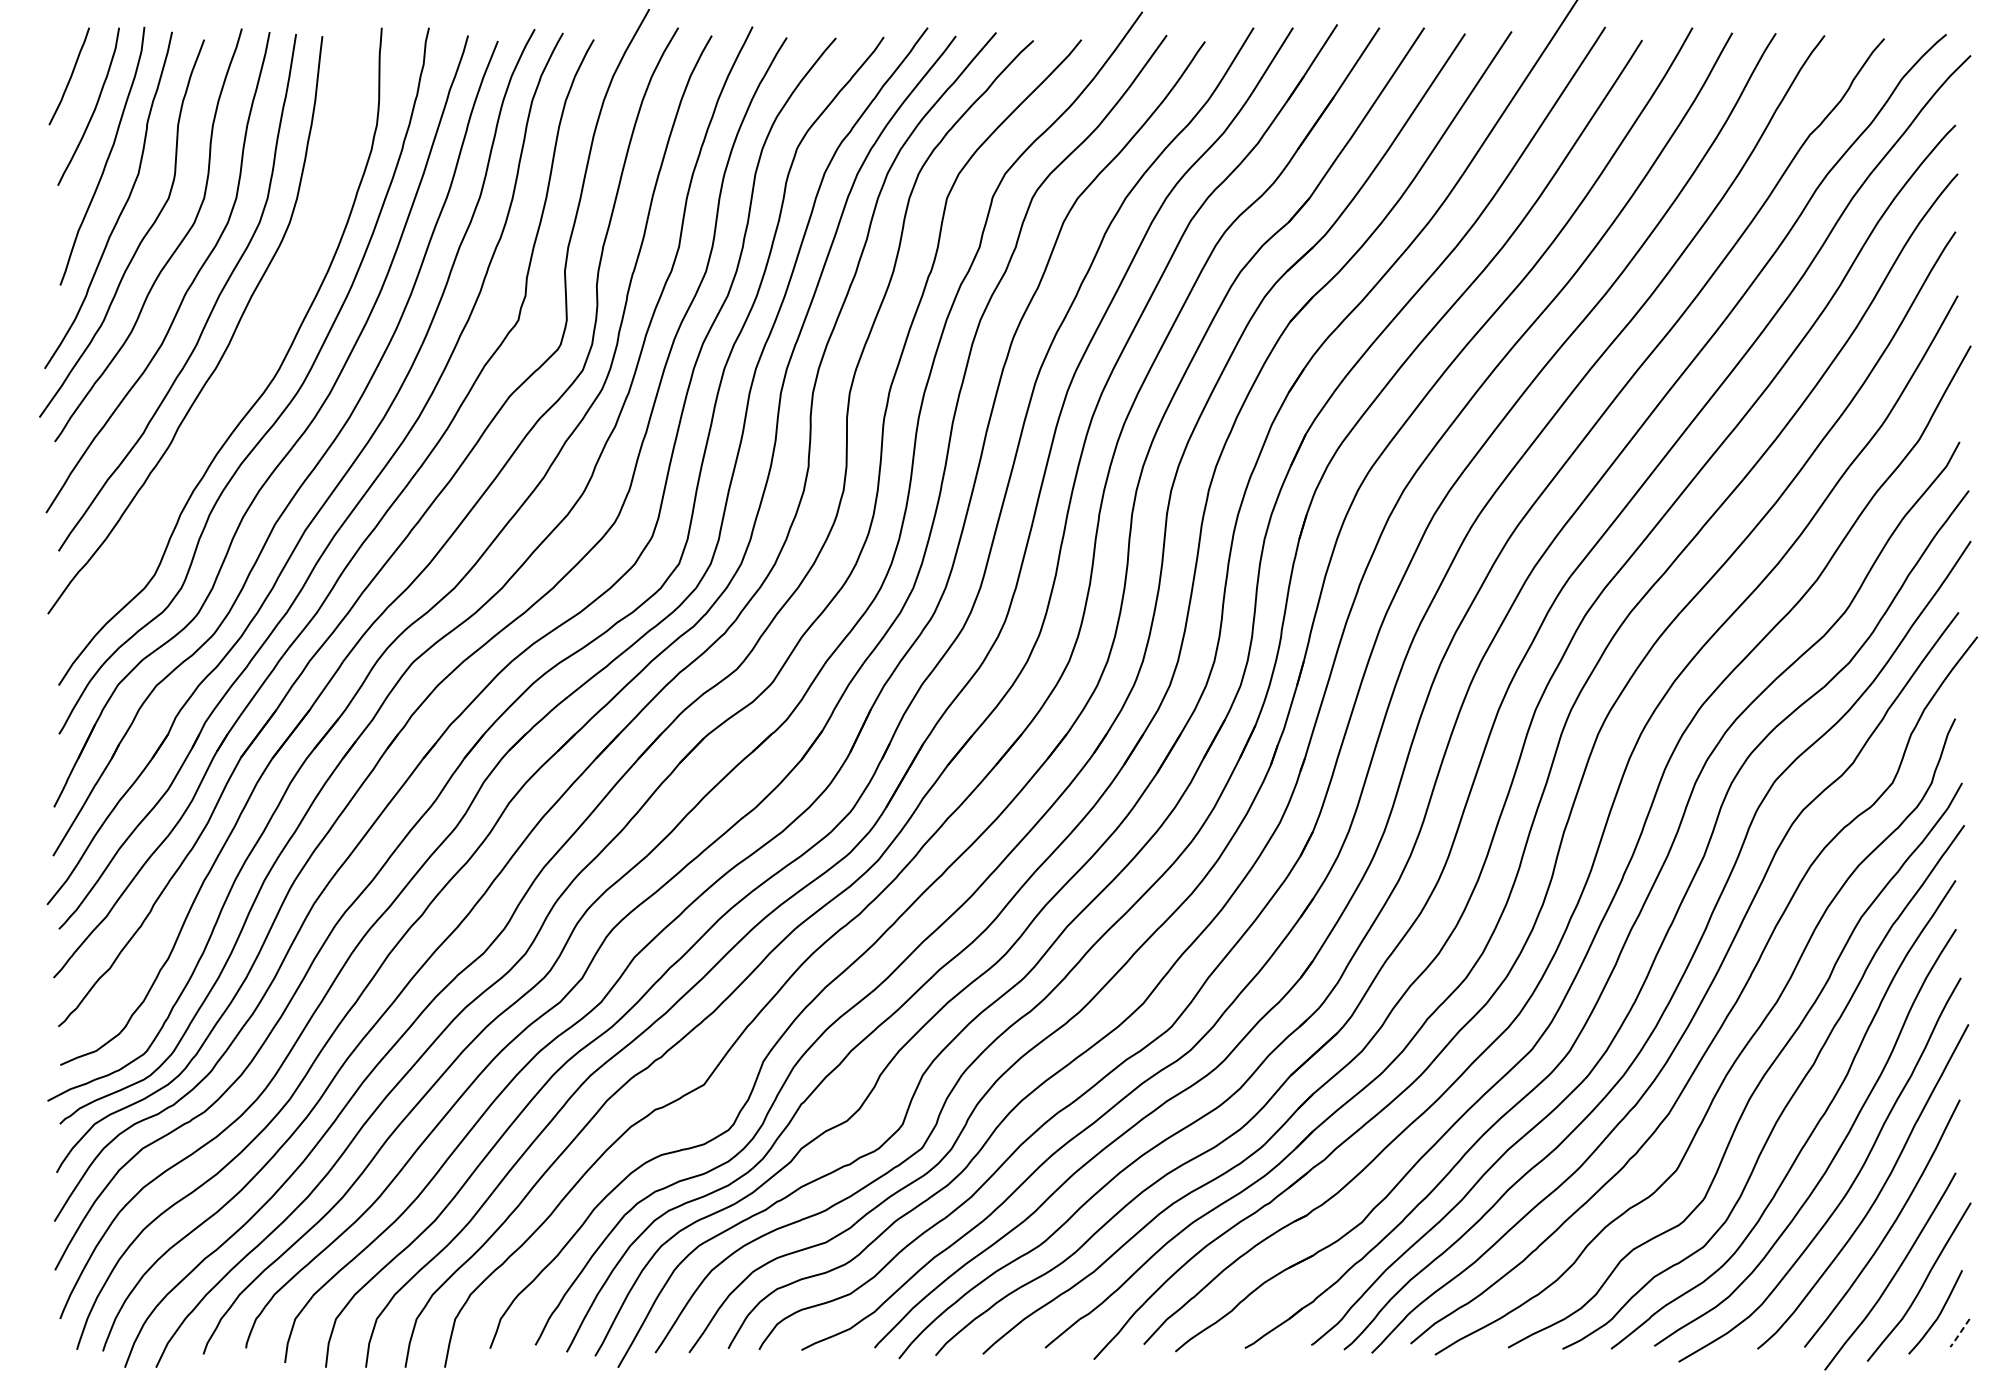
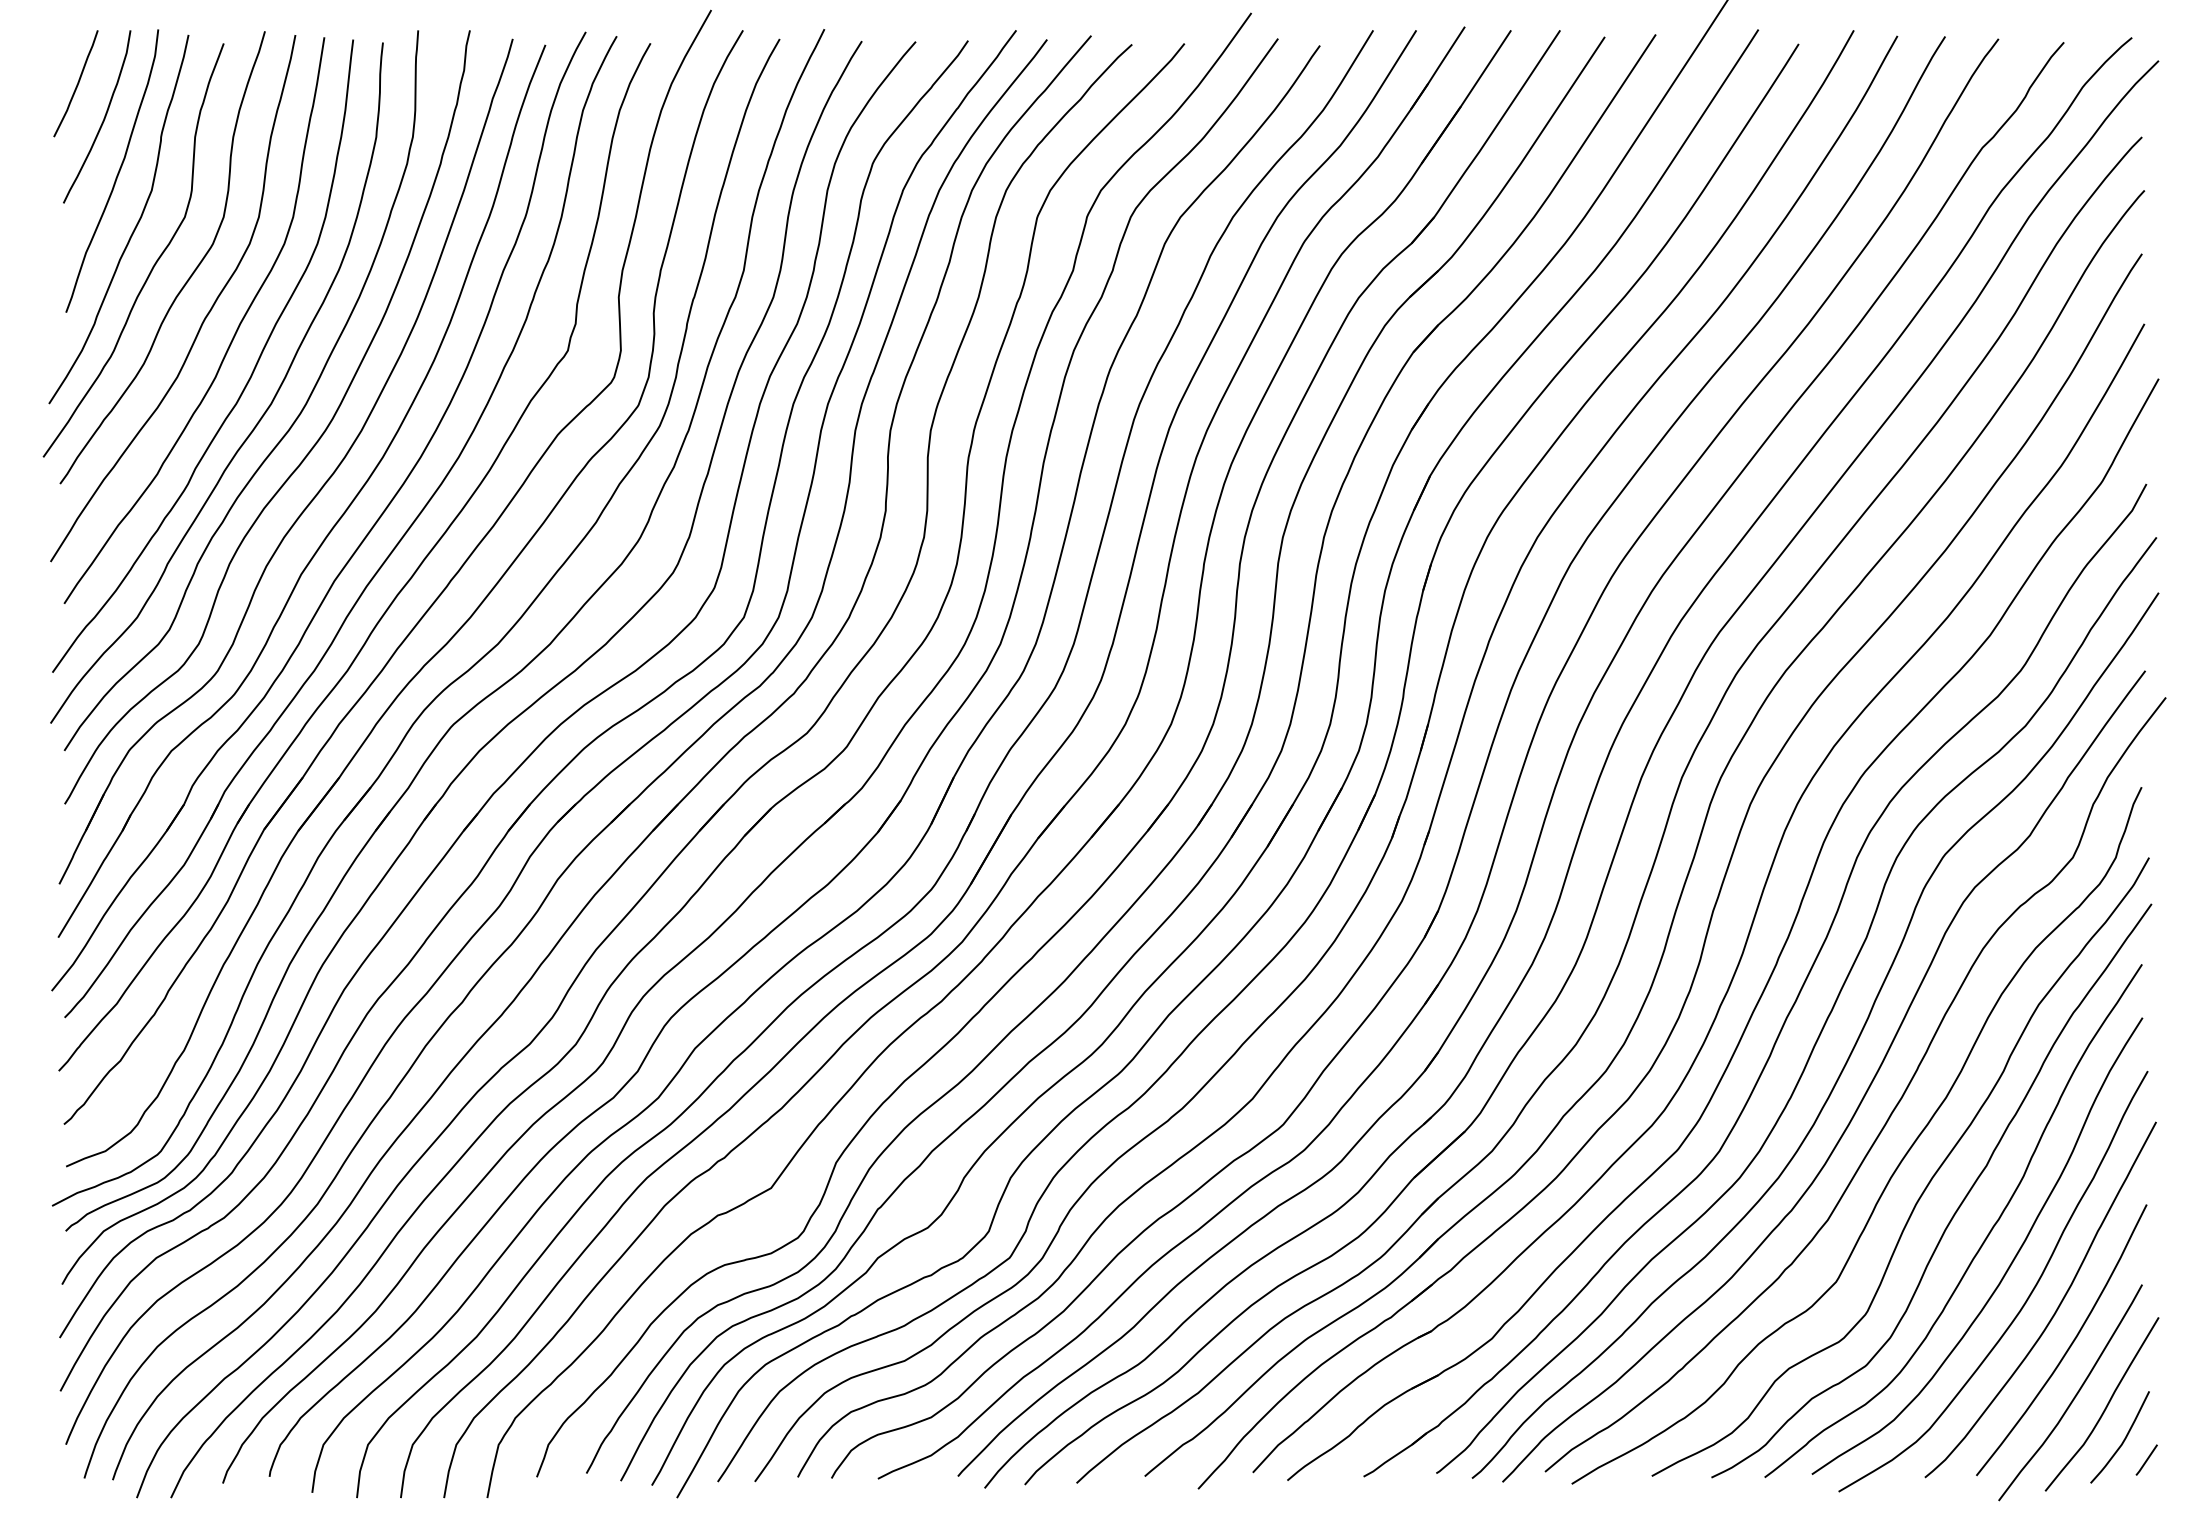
curve: (239, 378) -> (262, 414), added
line: (1959, 1333) -> (2146, 1460), dashed -> solid

